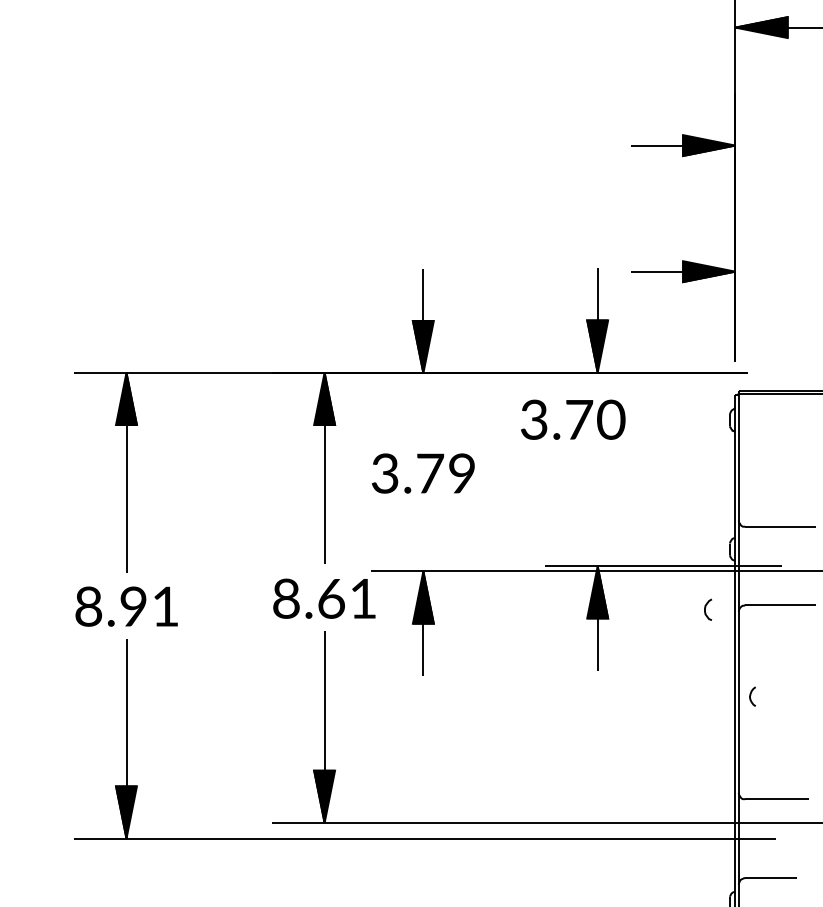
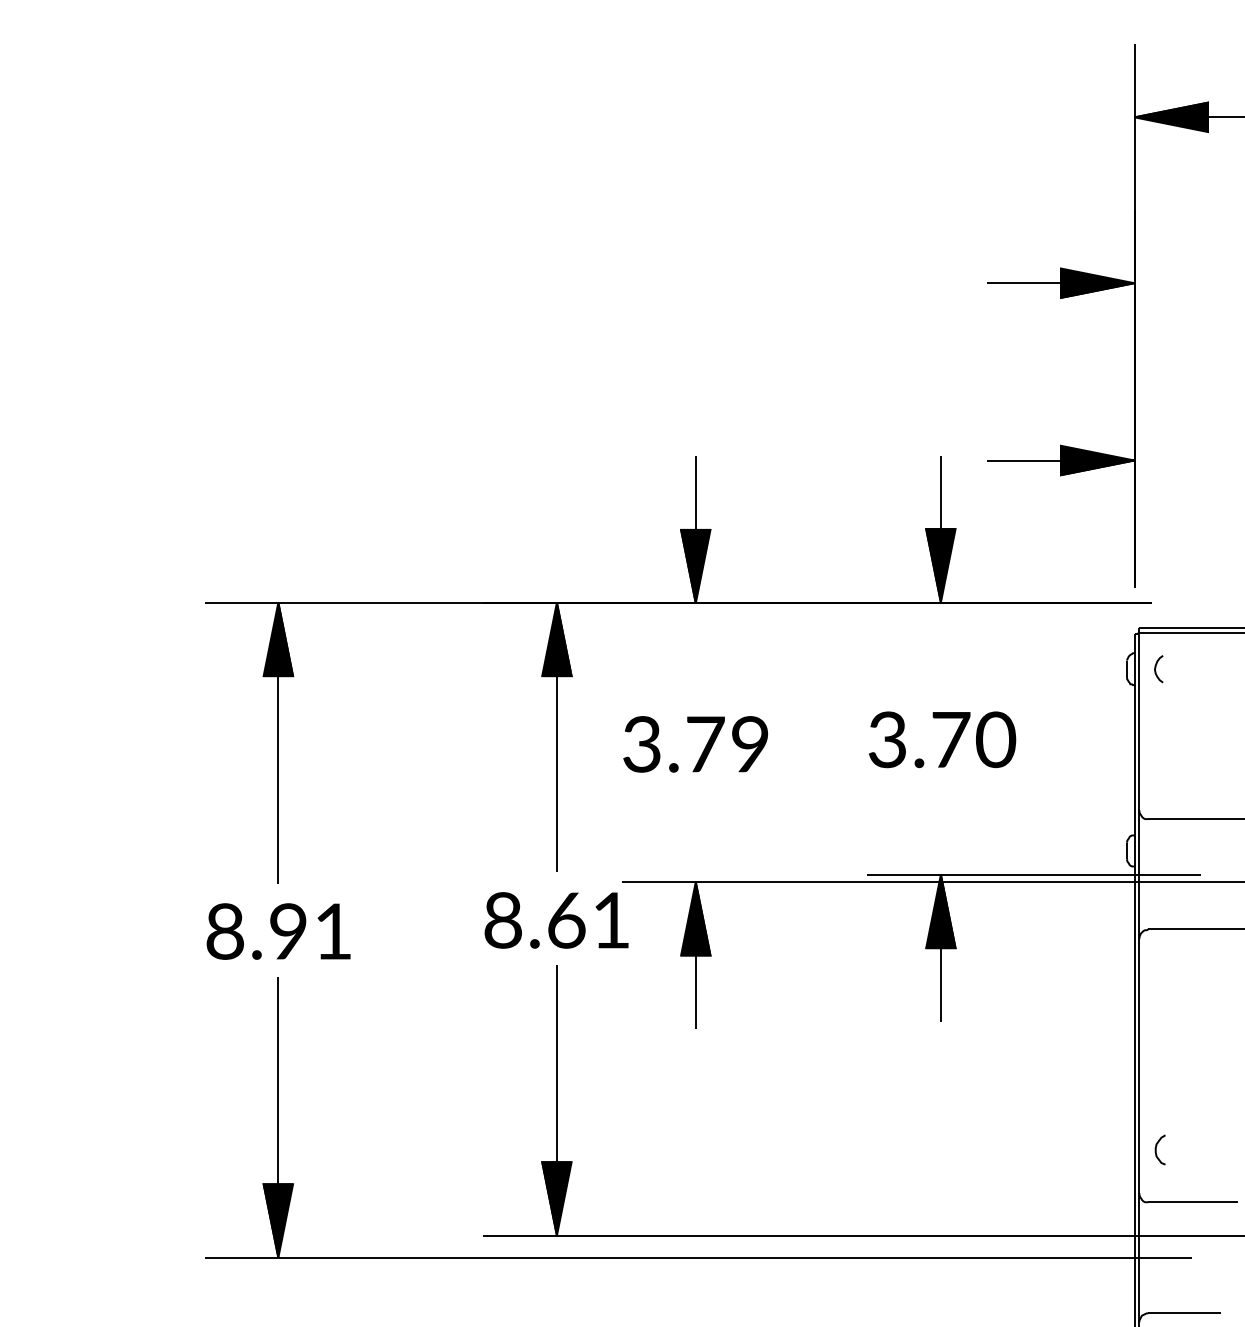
text: (573, 419) -> (942, 739), moved
curve: (705, 609) -> (1156, 1149), moved
curve: (751, 696) -> (1156, 668), moved

